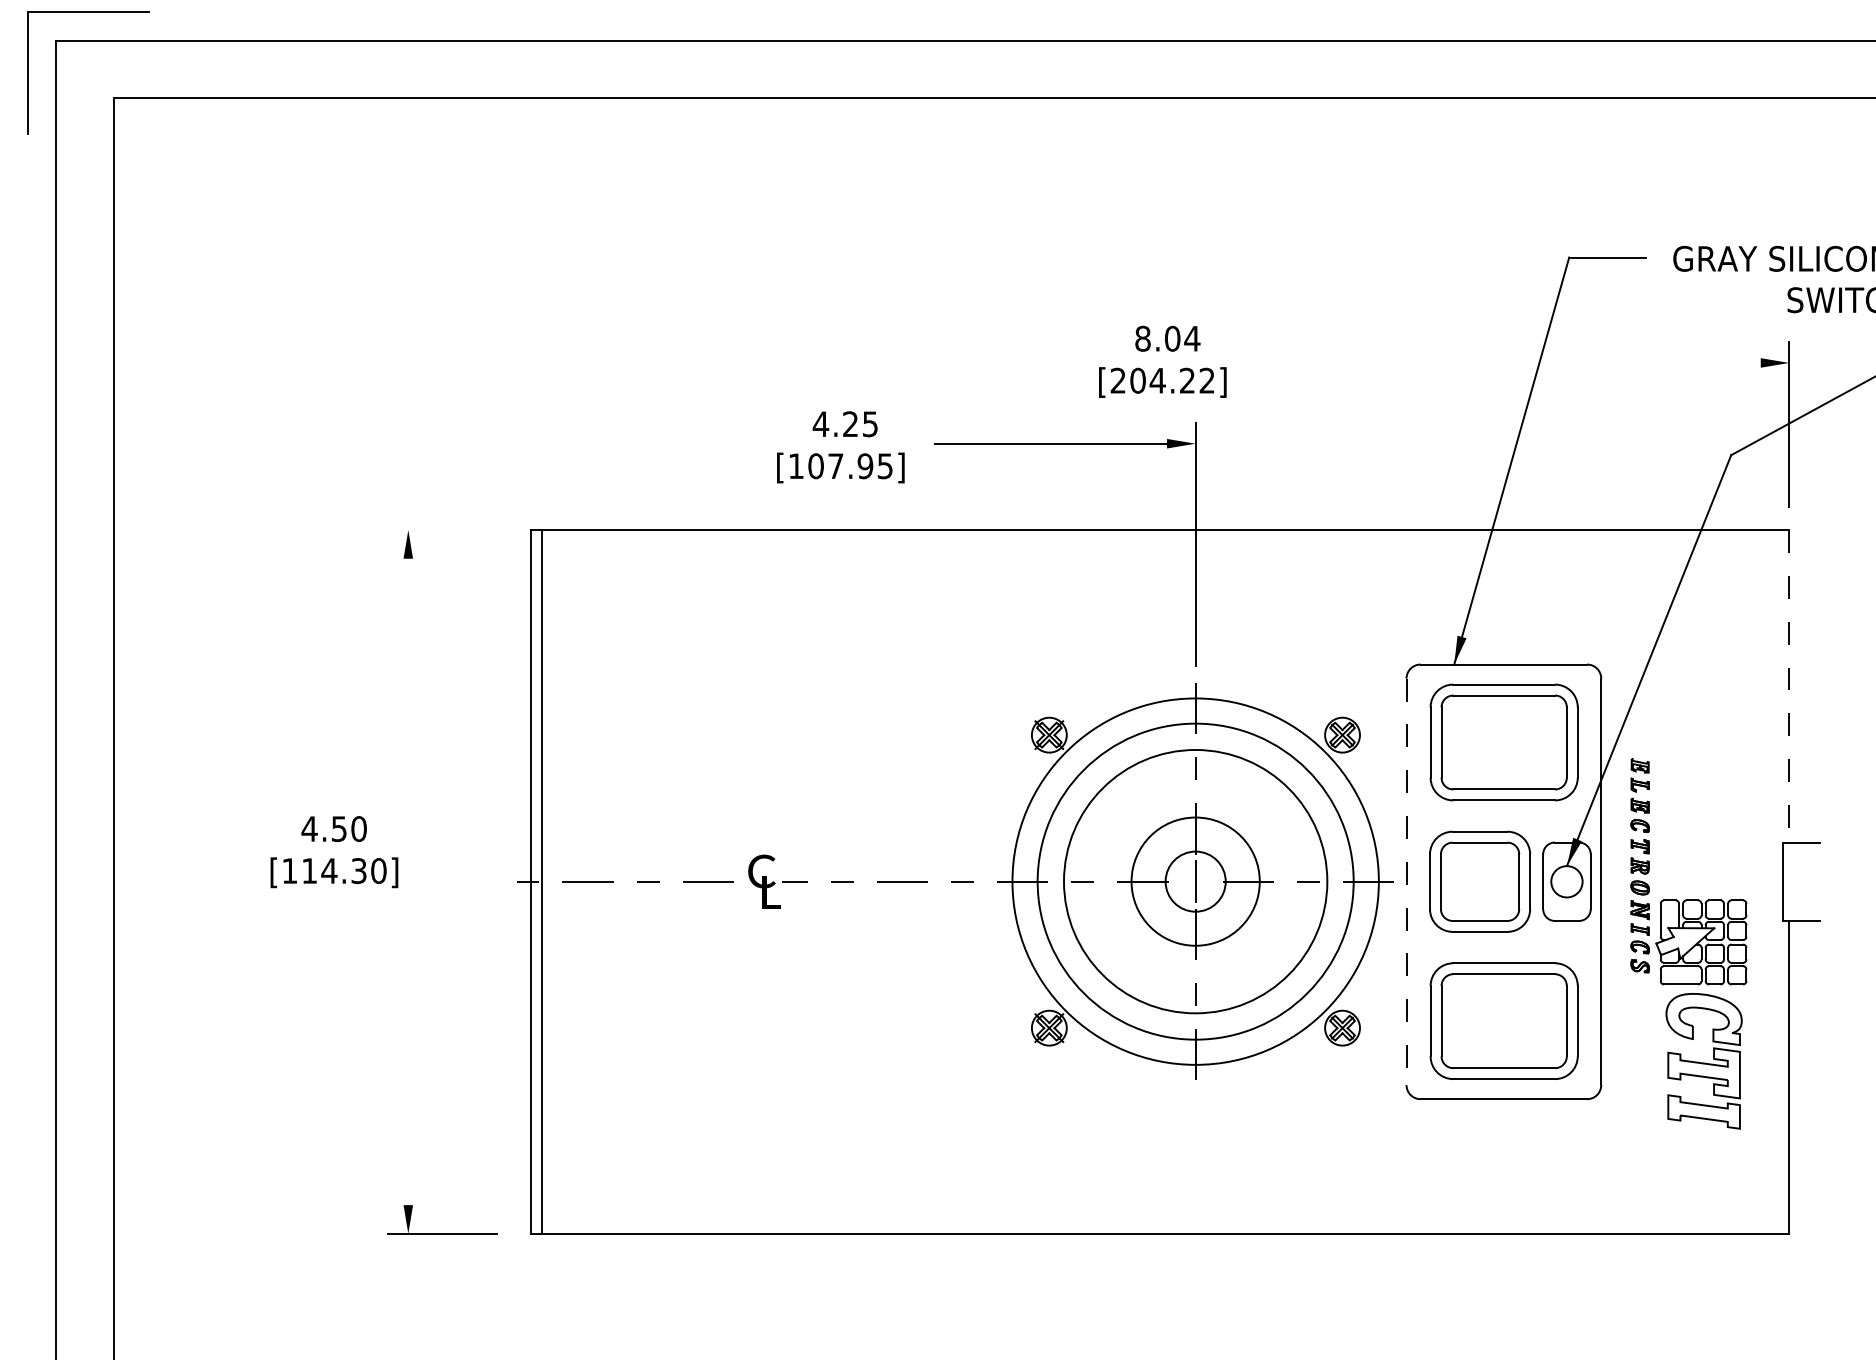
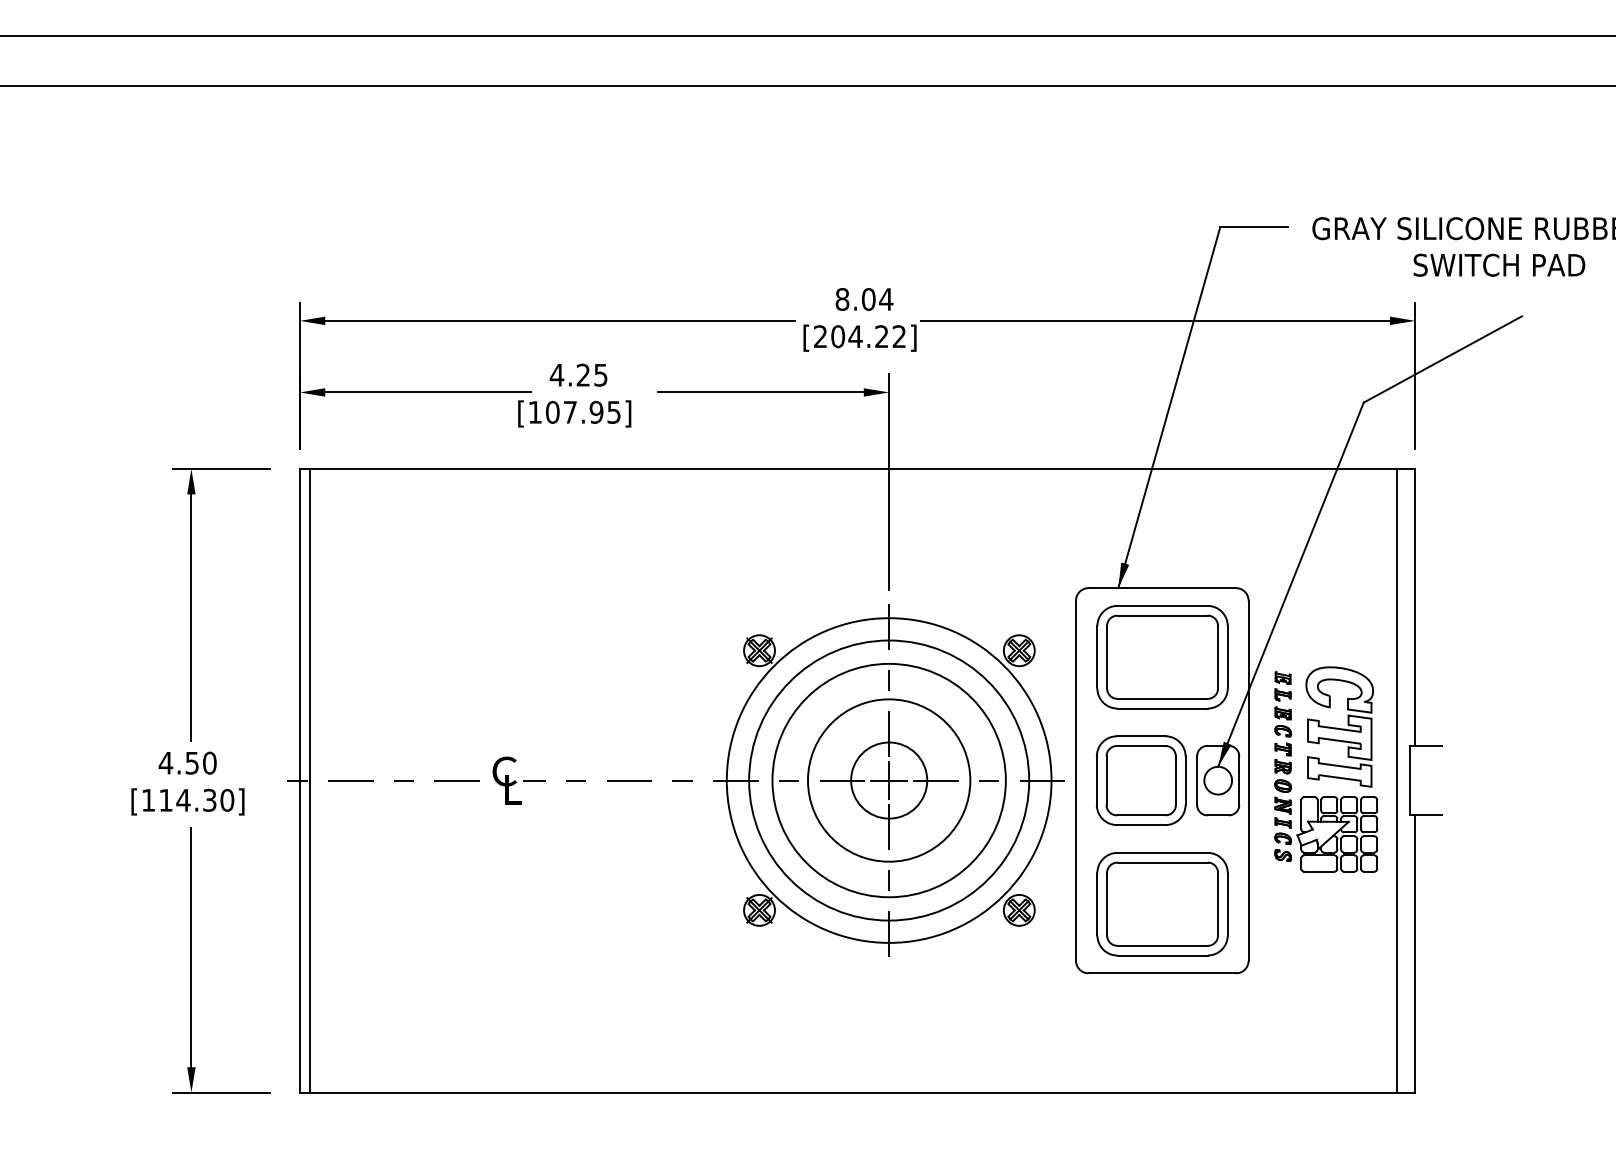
line: (1495, 362) -> (1154, 320), added
part: (792, 443) -> (531, 392), added
line: (441, 530) -> (220, 469), added
line: (1789, 687) -> (1415, 608), dashed -> solid
line: (408, 697) -> (191, 617), added
text: (334, 852) -> (188, 783), moved
circle: (1195, 881) -> (889, 780), size x1.43
circle: (1195, 881) -> (889, 780), size x1.43
line: (1195, 881) -> (889, 780), added
line: (1768, 881) -> (1396, 780), added
line: (1406, 882) -> (1076, 781), dashed -> solid
part: (1703, 1061) -> (1339, 727), moved
line: (408, 1070) -> (191, 947), added

